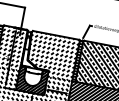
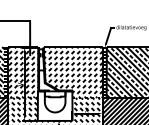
hatch: (31, 80) -> (54, 105), removed

